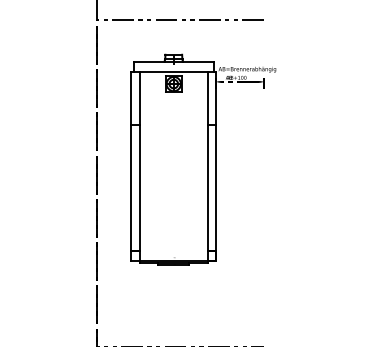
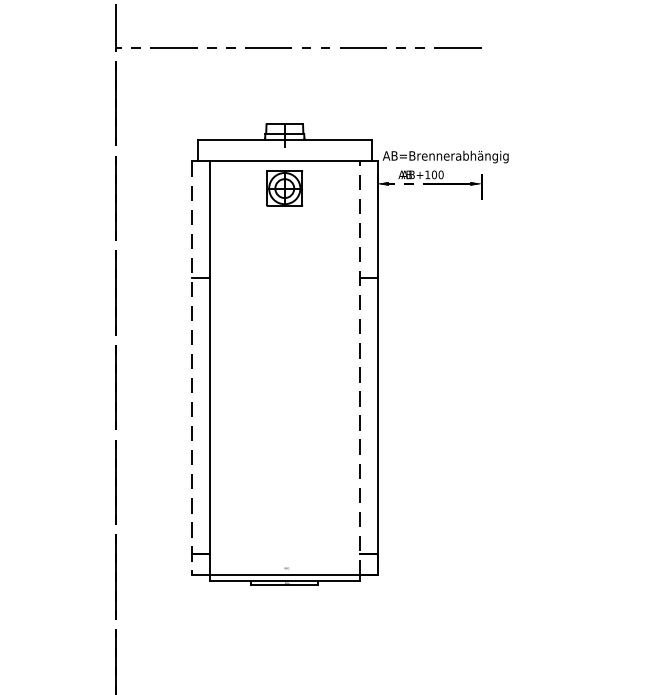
line: (131, 166) -> (192, 368), solid -> dashed
line: (208, 166) -> (360, 368), solid -> dashed

